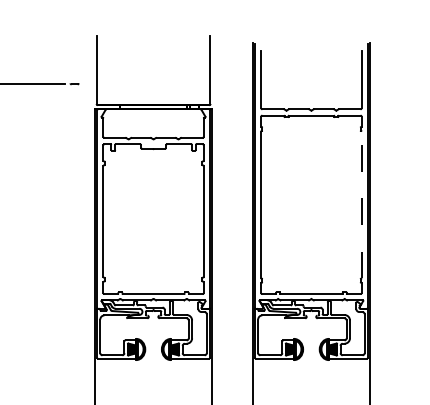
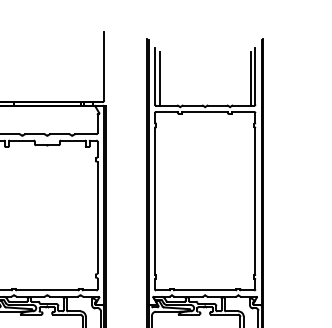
line: (265, 82) -> (159, 78), added
line: (357, 82) -> (251, 78), added
line: (361, 204) -> (255, 200), dashed -> solid

